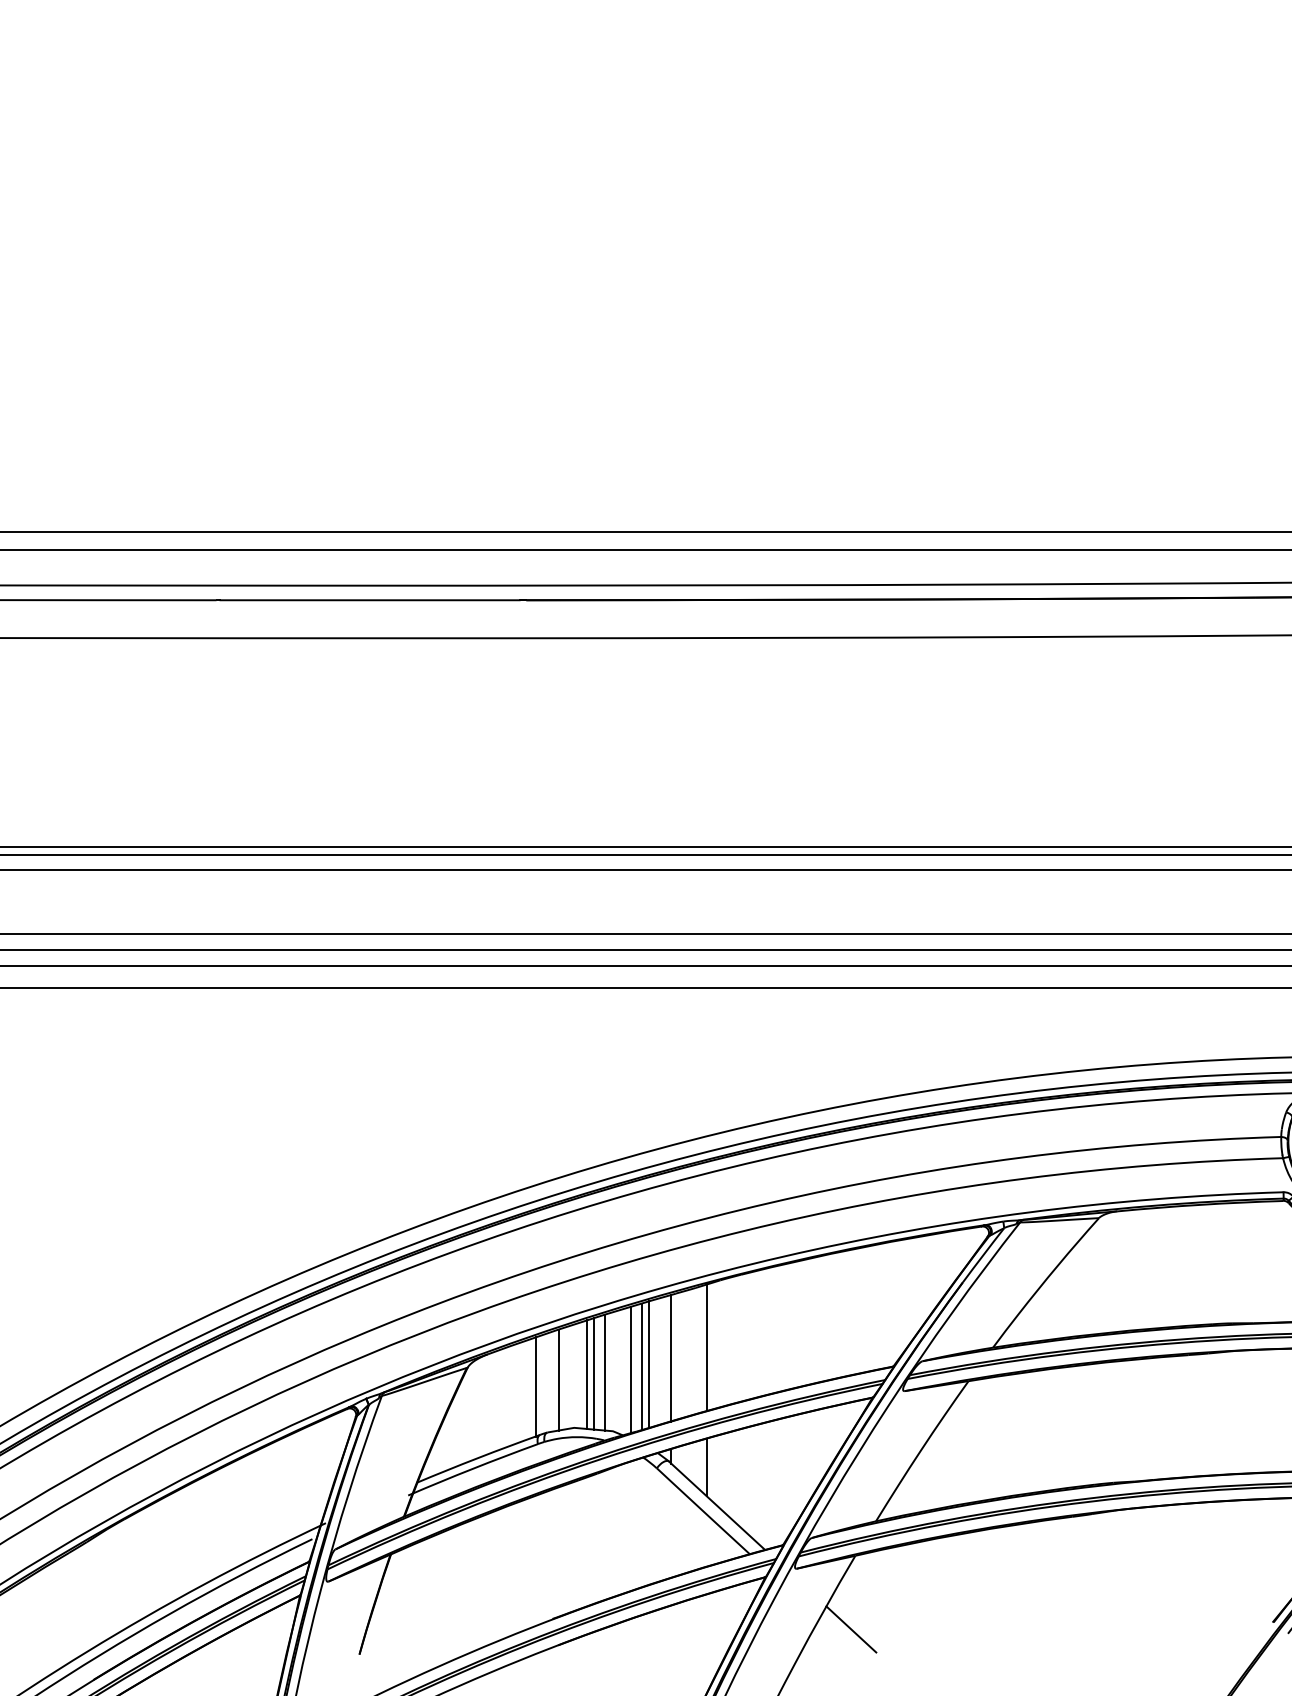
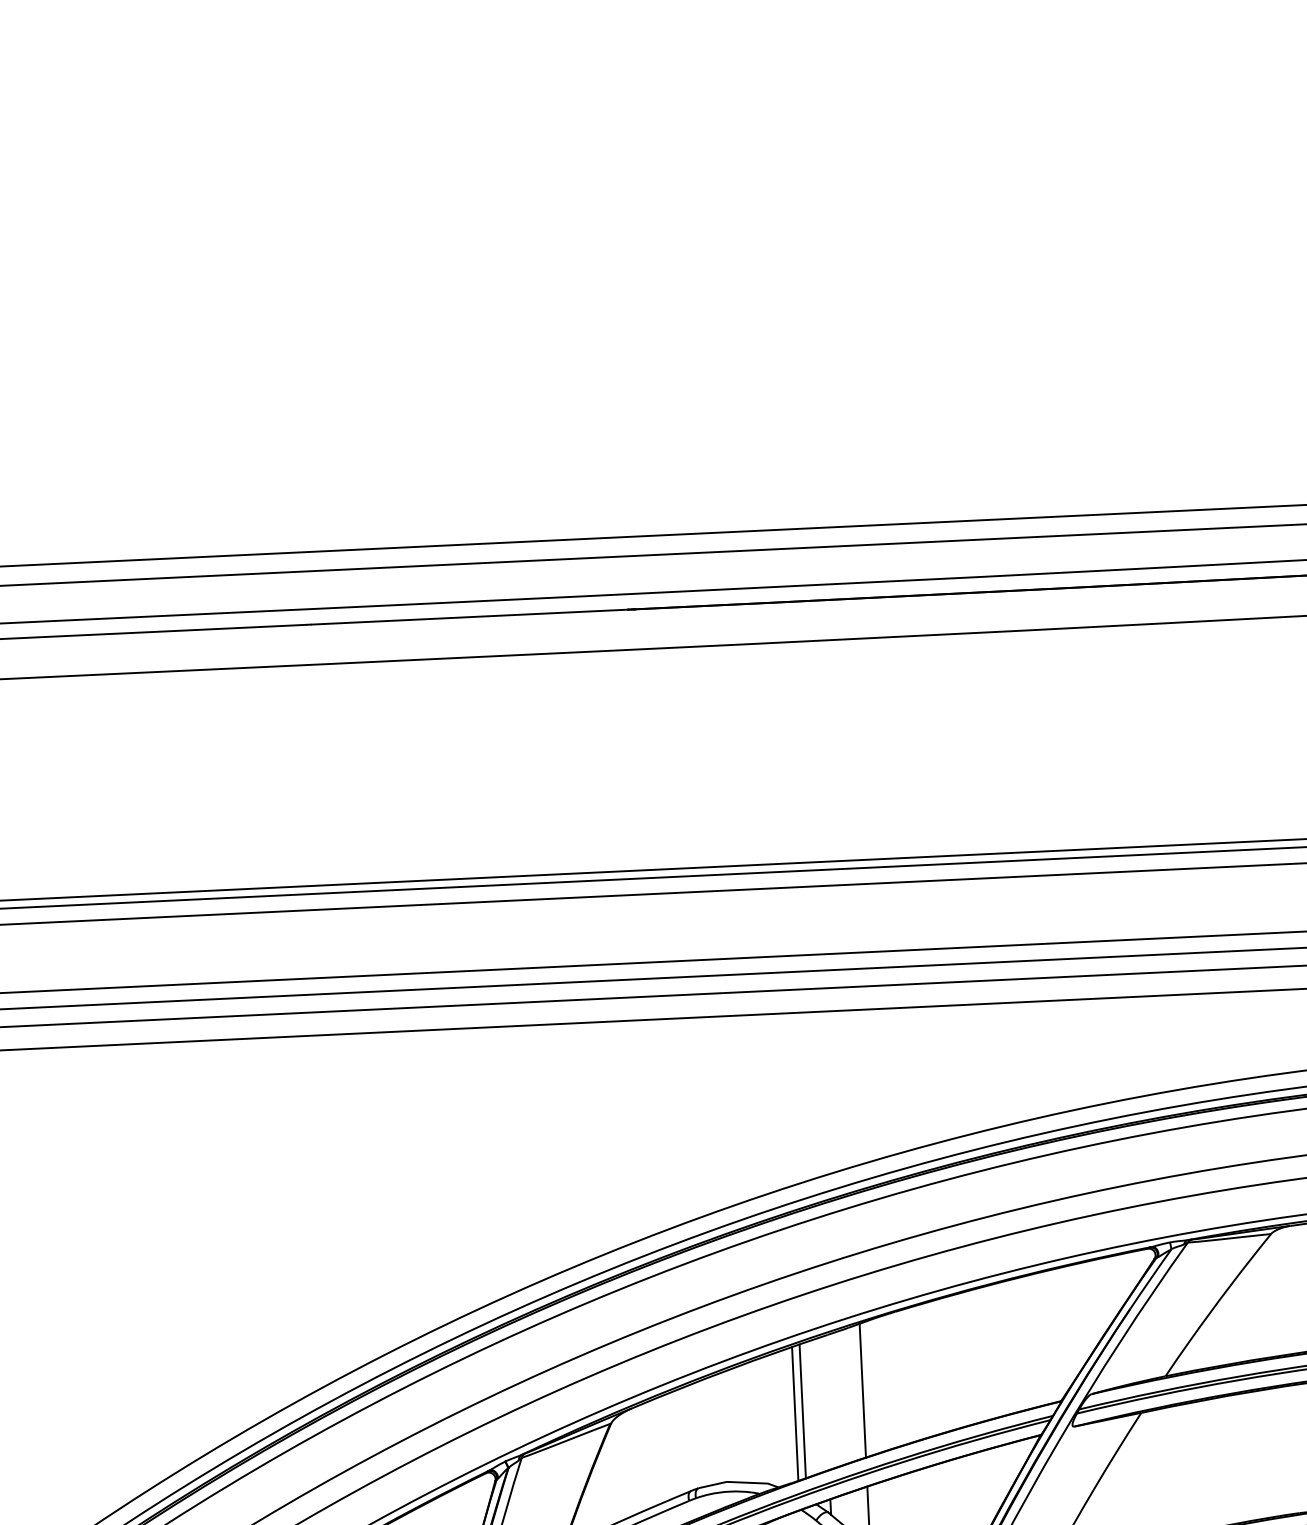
line: (671, 1358) -> (826, 1403), removed
line: (631, 1369) -> (784, 1417), removed
line: (605, 1372) -> (757, 1421), removed
line: (594, 1373) -> (745, 1423), removed
line: (587, 1374) -> (738, 1424), removed
line: (558, 1379) -> (707, 1431), removed
line: (535, 1386) -> (683, 1440), removed

